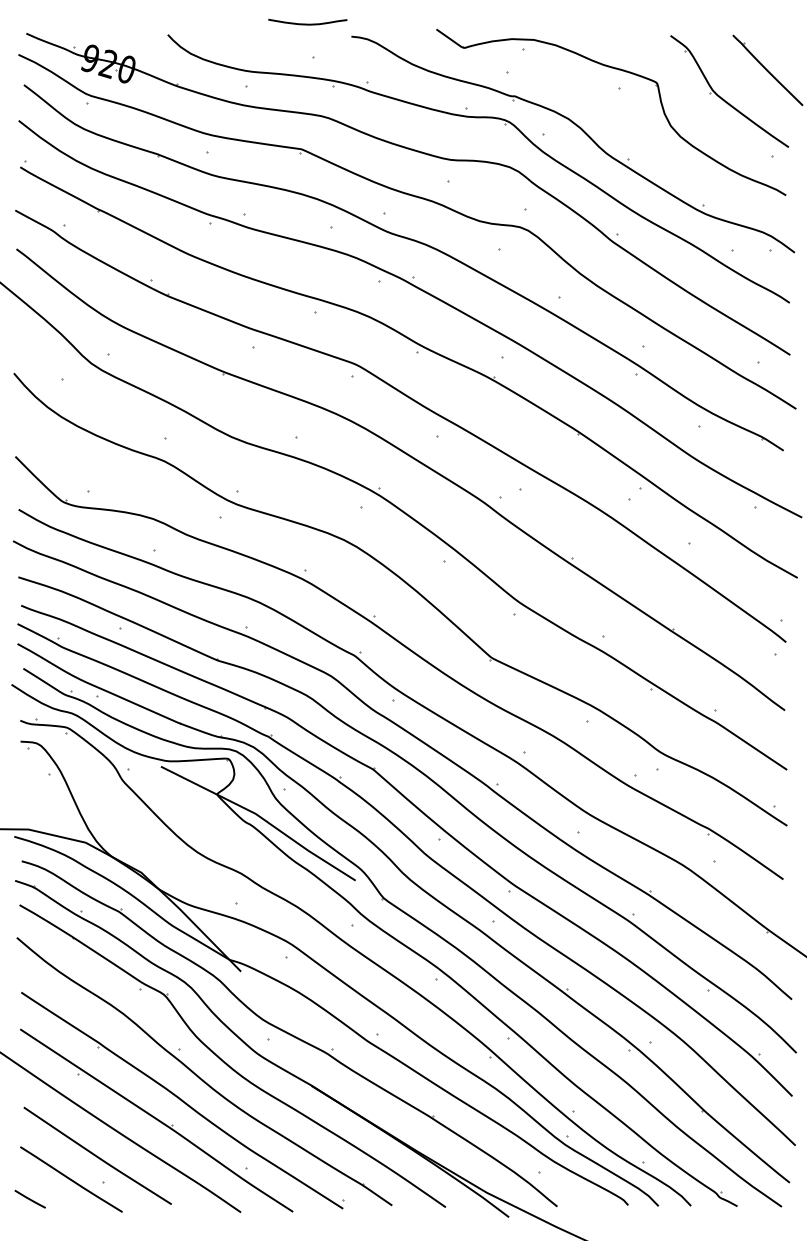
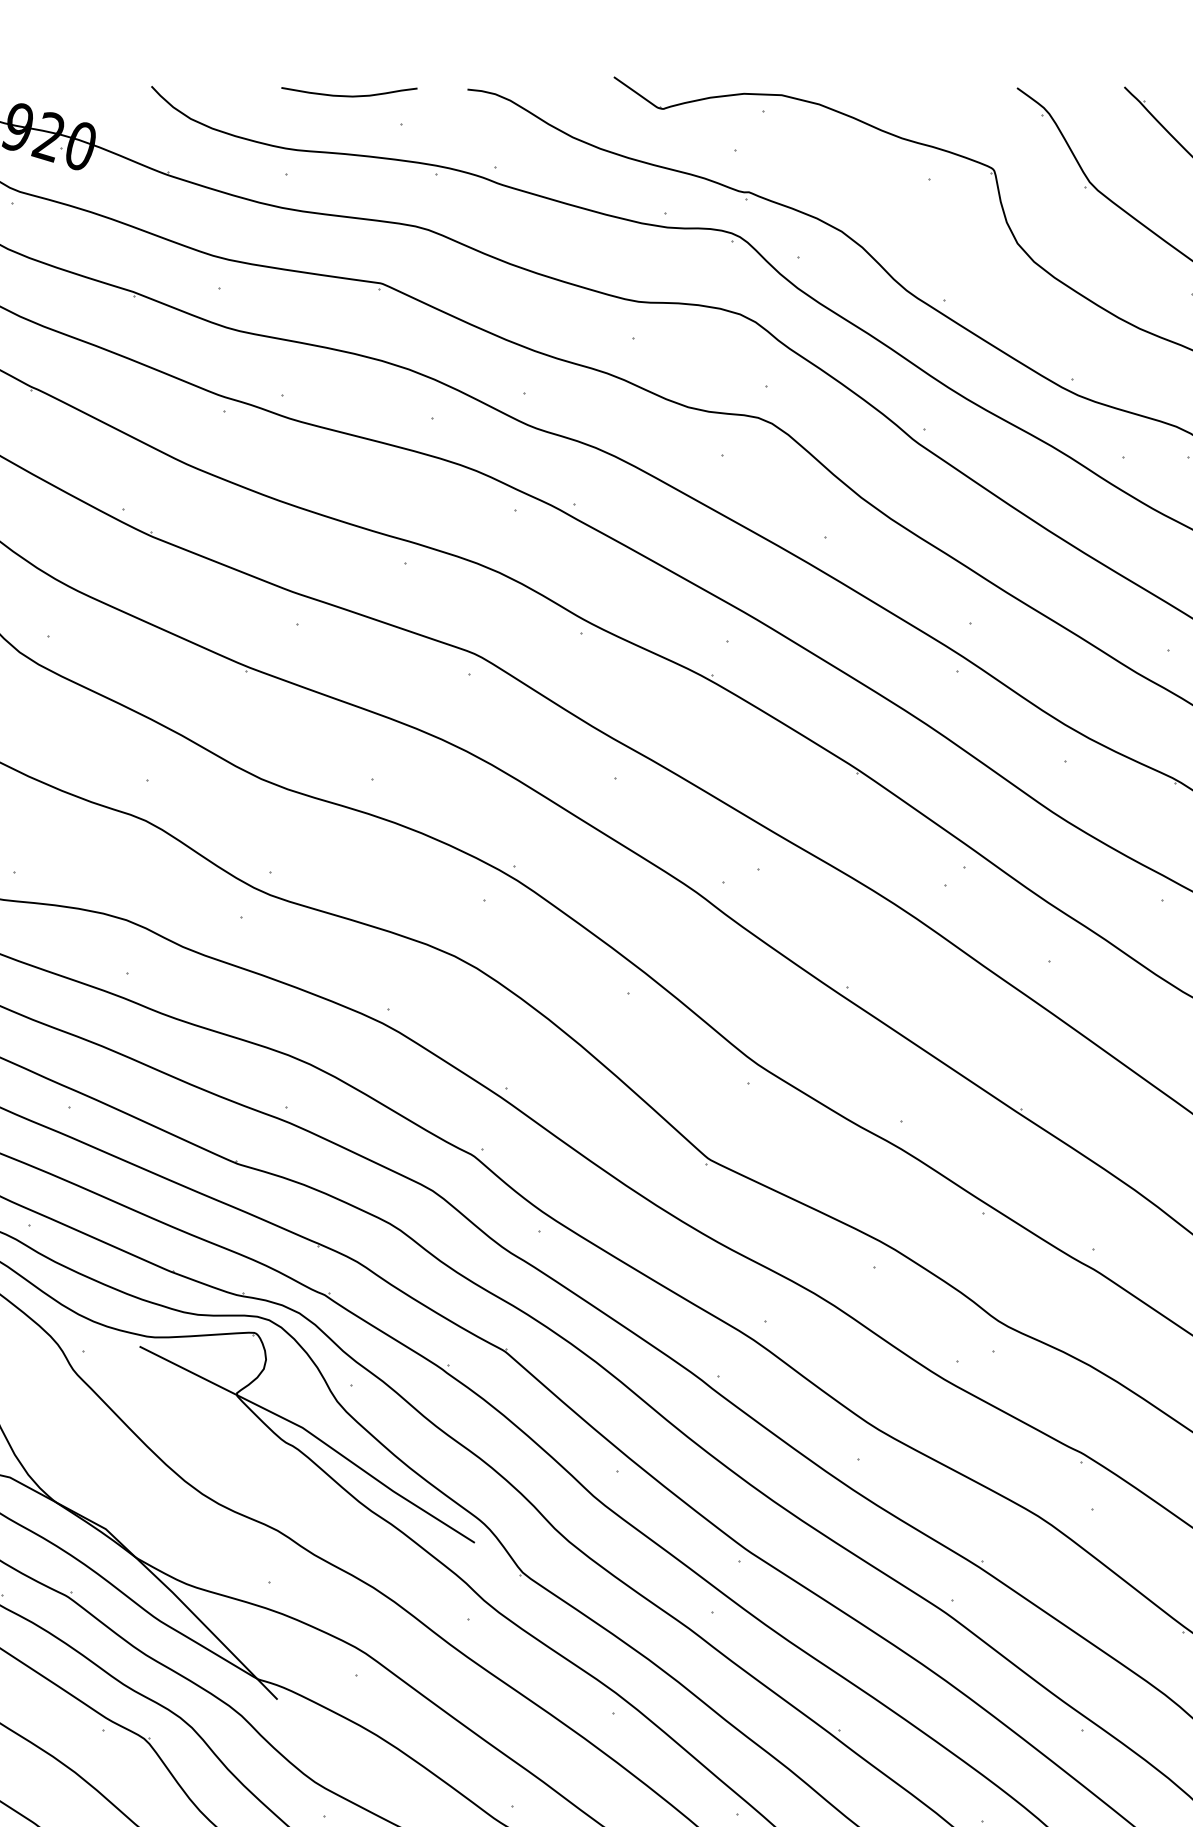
curve: (307, 23) -> (348, 94), moved

